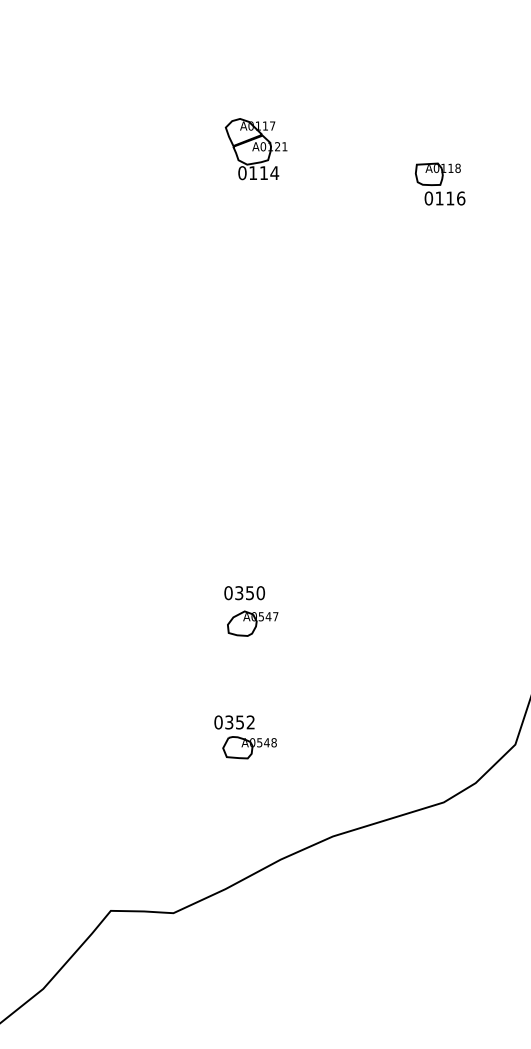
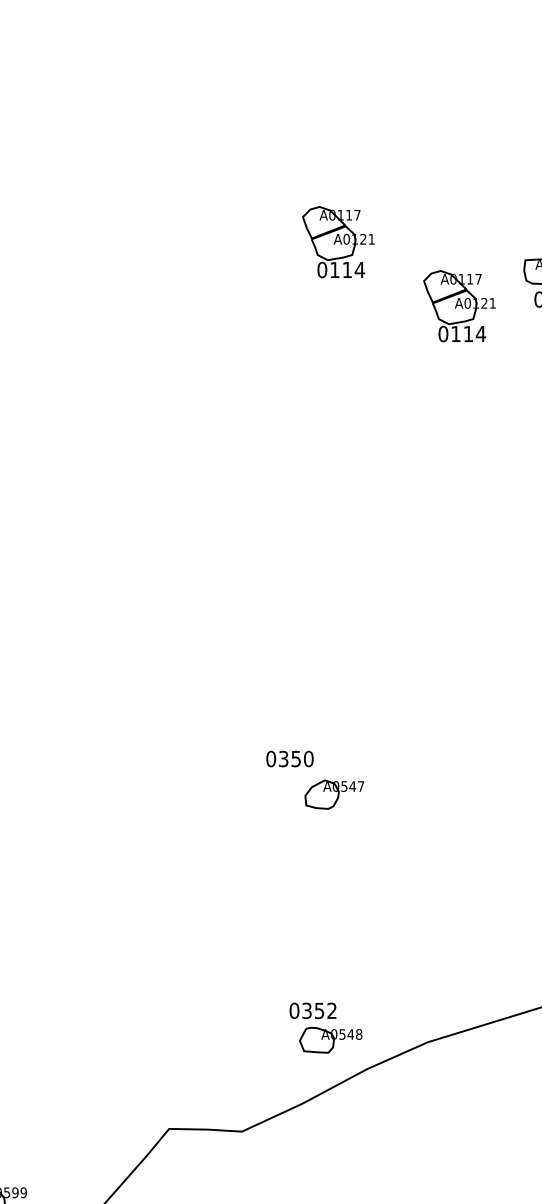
part: (359, 204) -> (458, 306), added
text: (244, 593) -> (289, 759), moved
part: (245, 737) -> (325, 1028), moved

